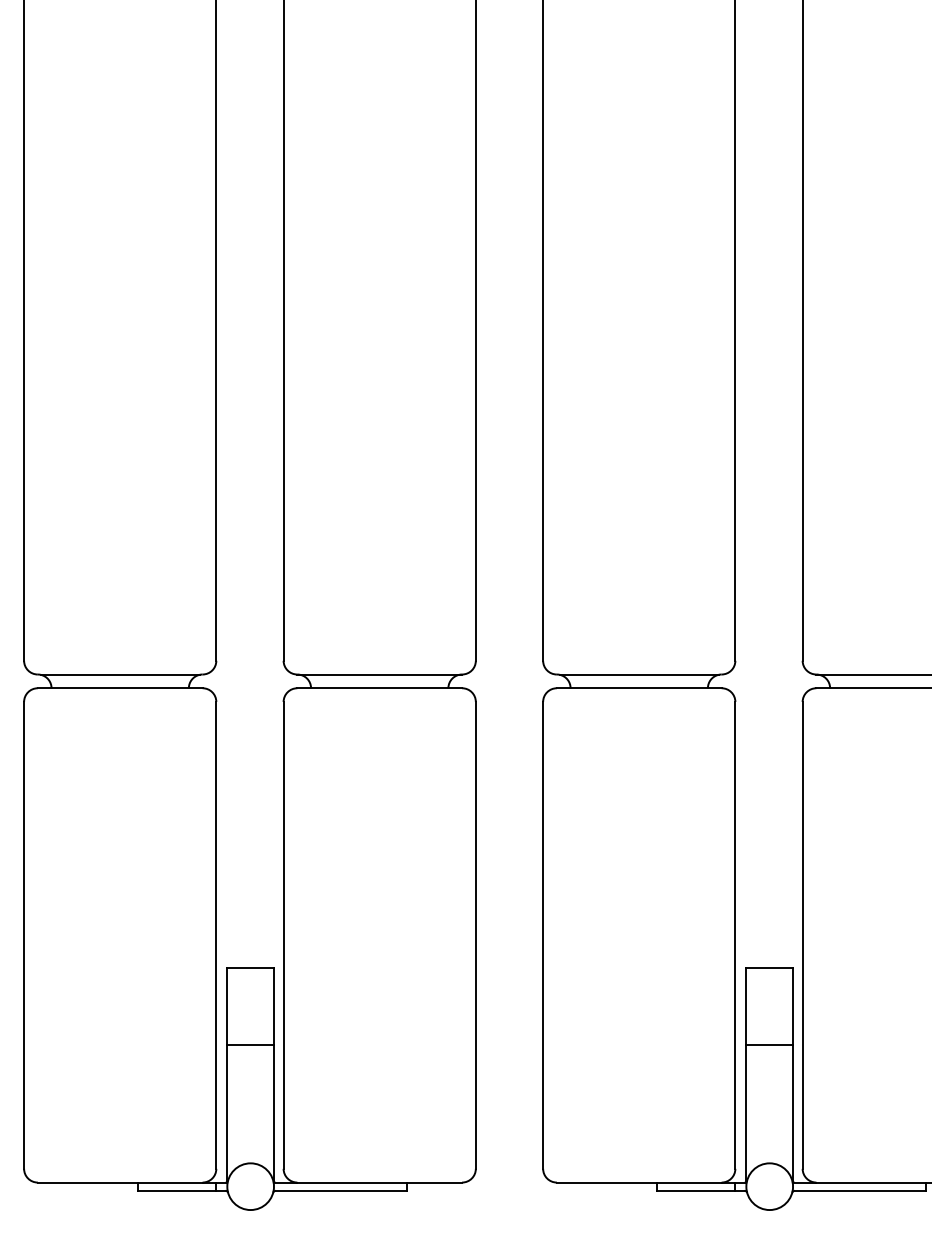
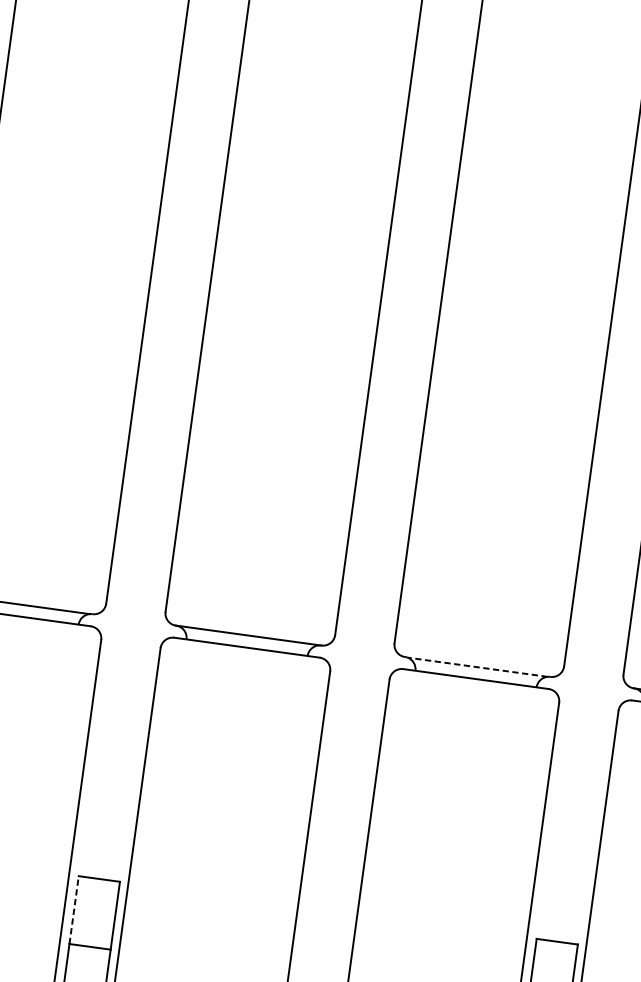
line: (638, 674) -> (477, 666), solid -> dashed
line: (227, 1006) -> (74, 910), solid -> dashed

